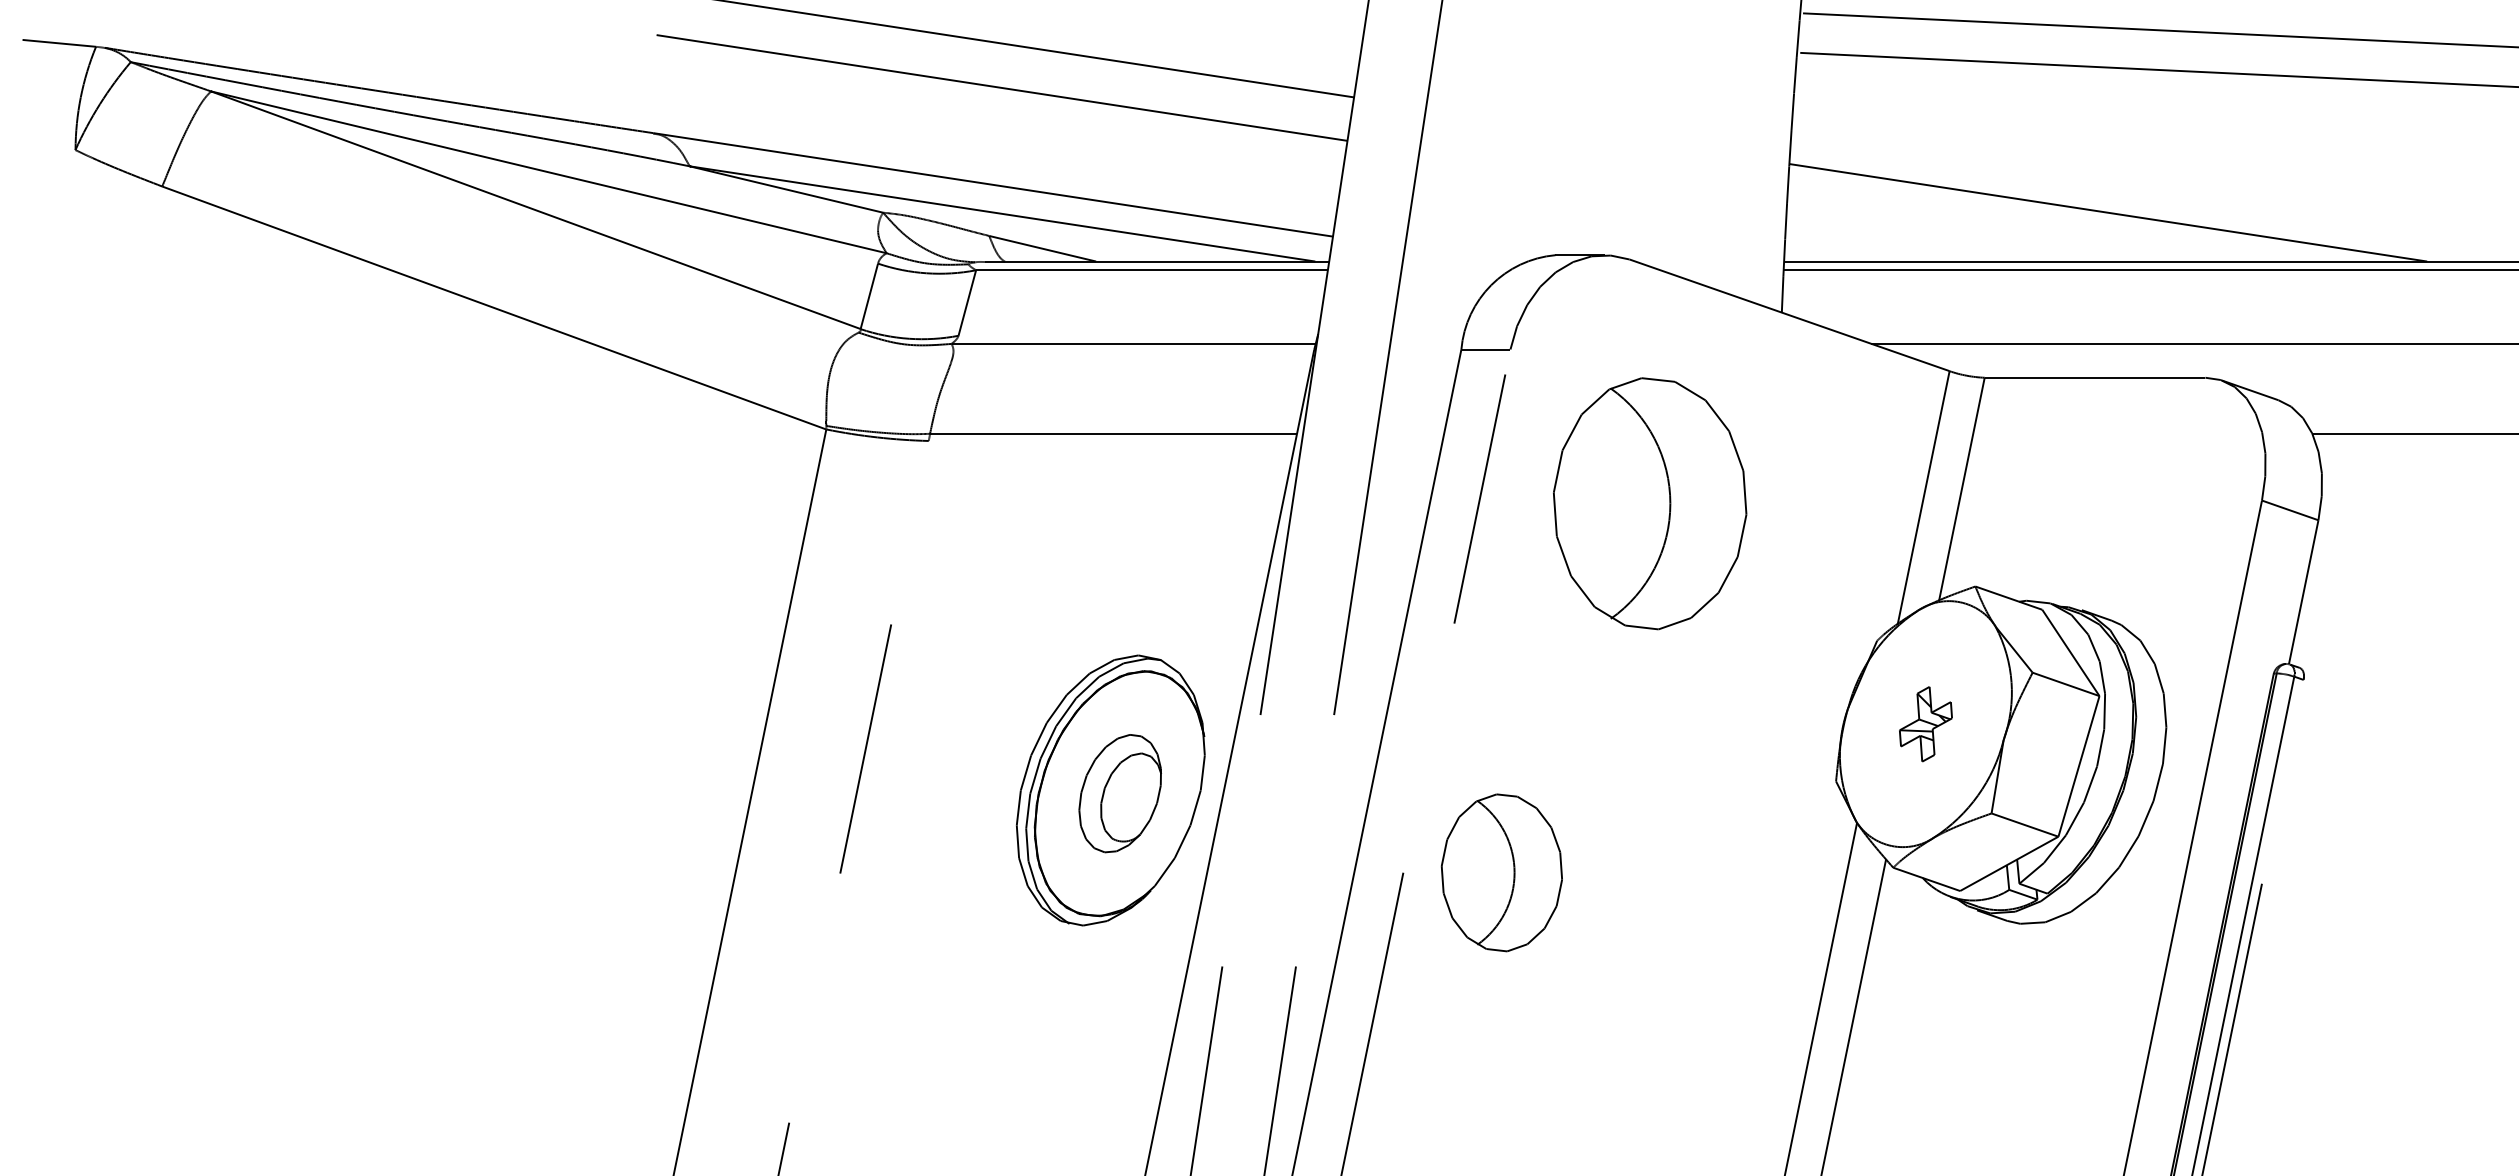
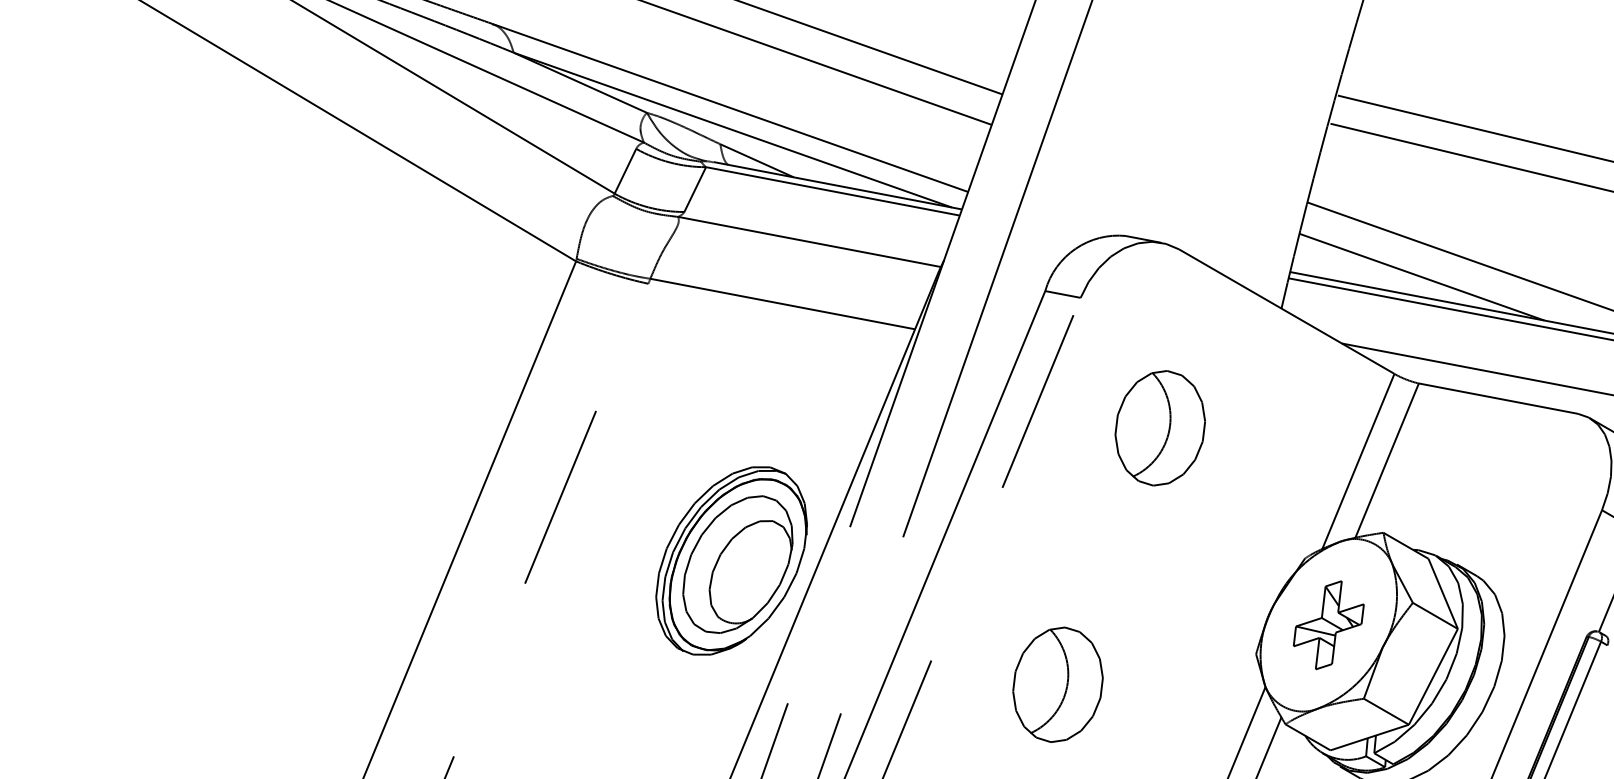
line: (1961, 234) -> (1421, 276), added
part: (1650, 503) -> (1160, 428), size x0.62
part: (1925, 724) -> (1328, 625), size x1.67
part: (1120, 793) -> (738, 564), size x1.67
part: (1501, 872) -> (1057, 684), moved

